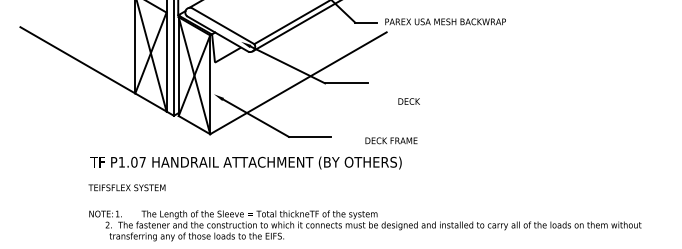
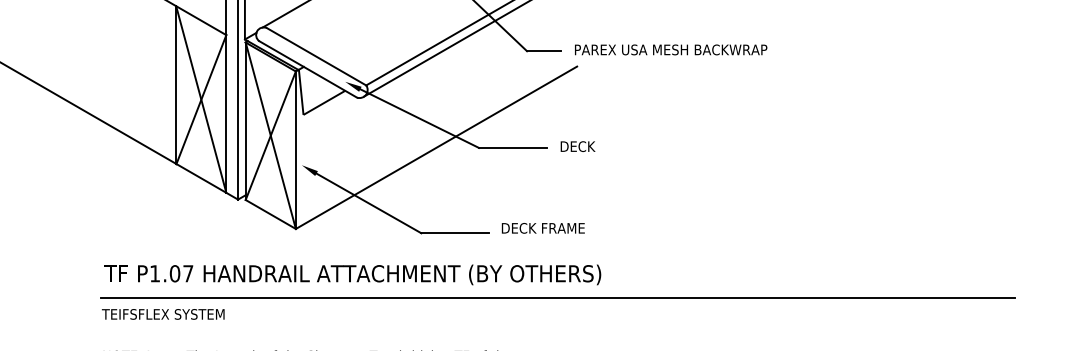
text: (408, 101) -> (576, 146), moved
text: (391, 140) -> (543, 227), moved
line: (374, 177) -> (557, 297), added

